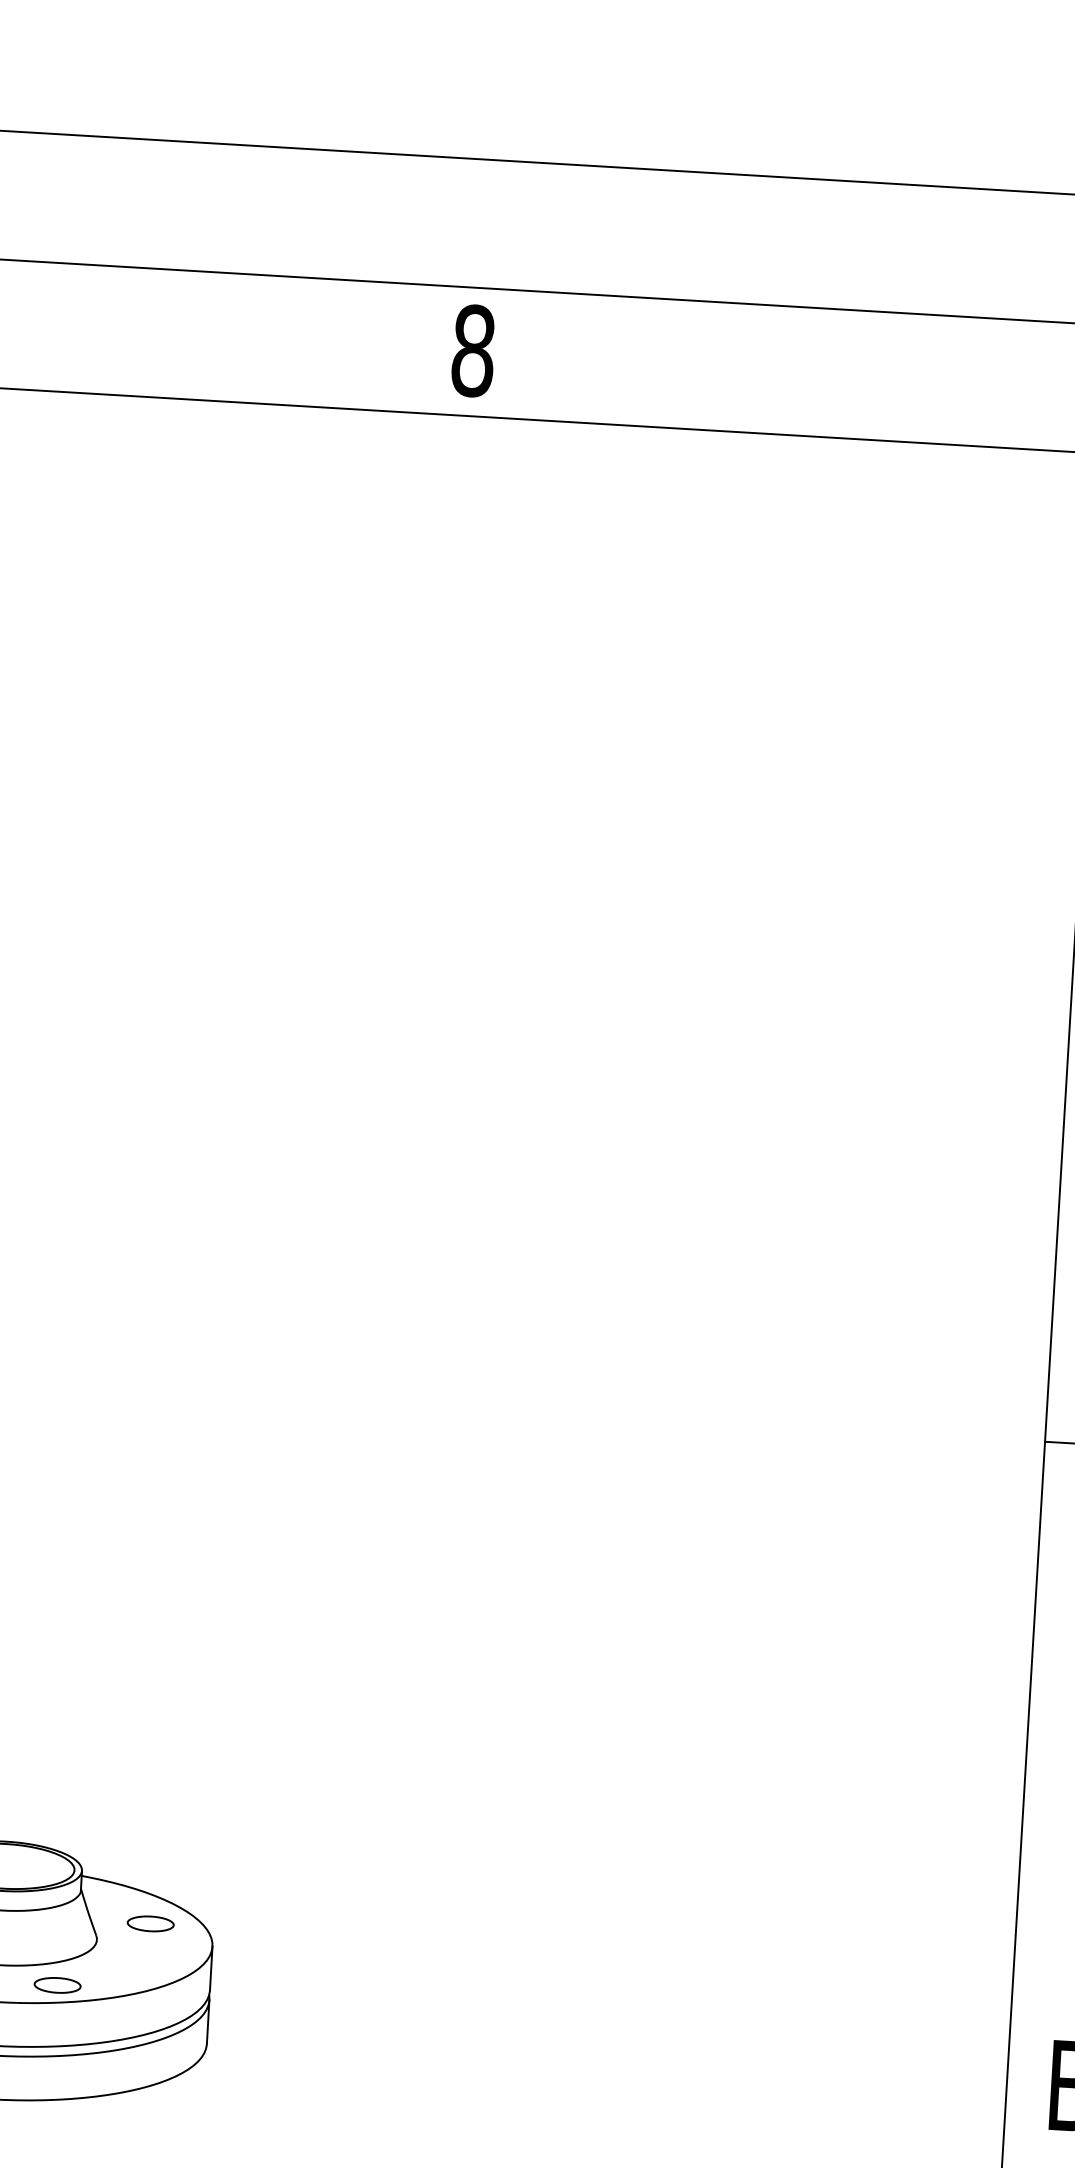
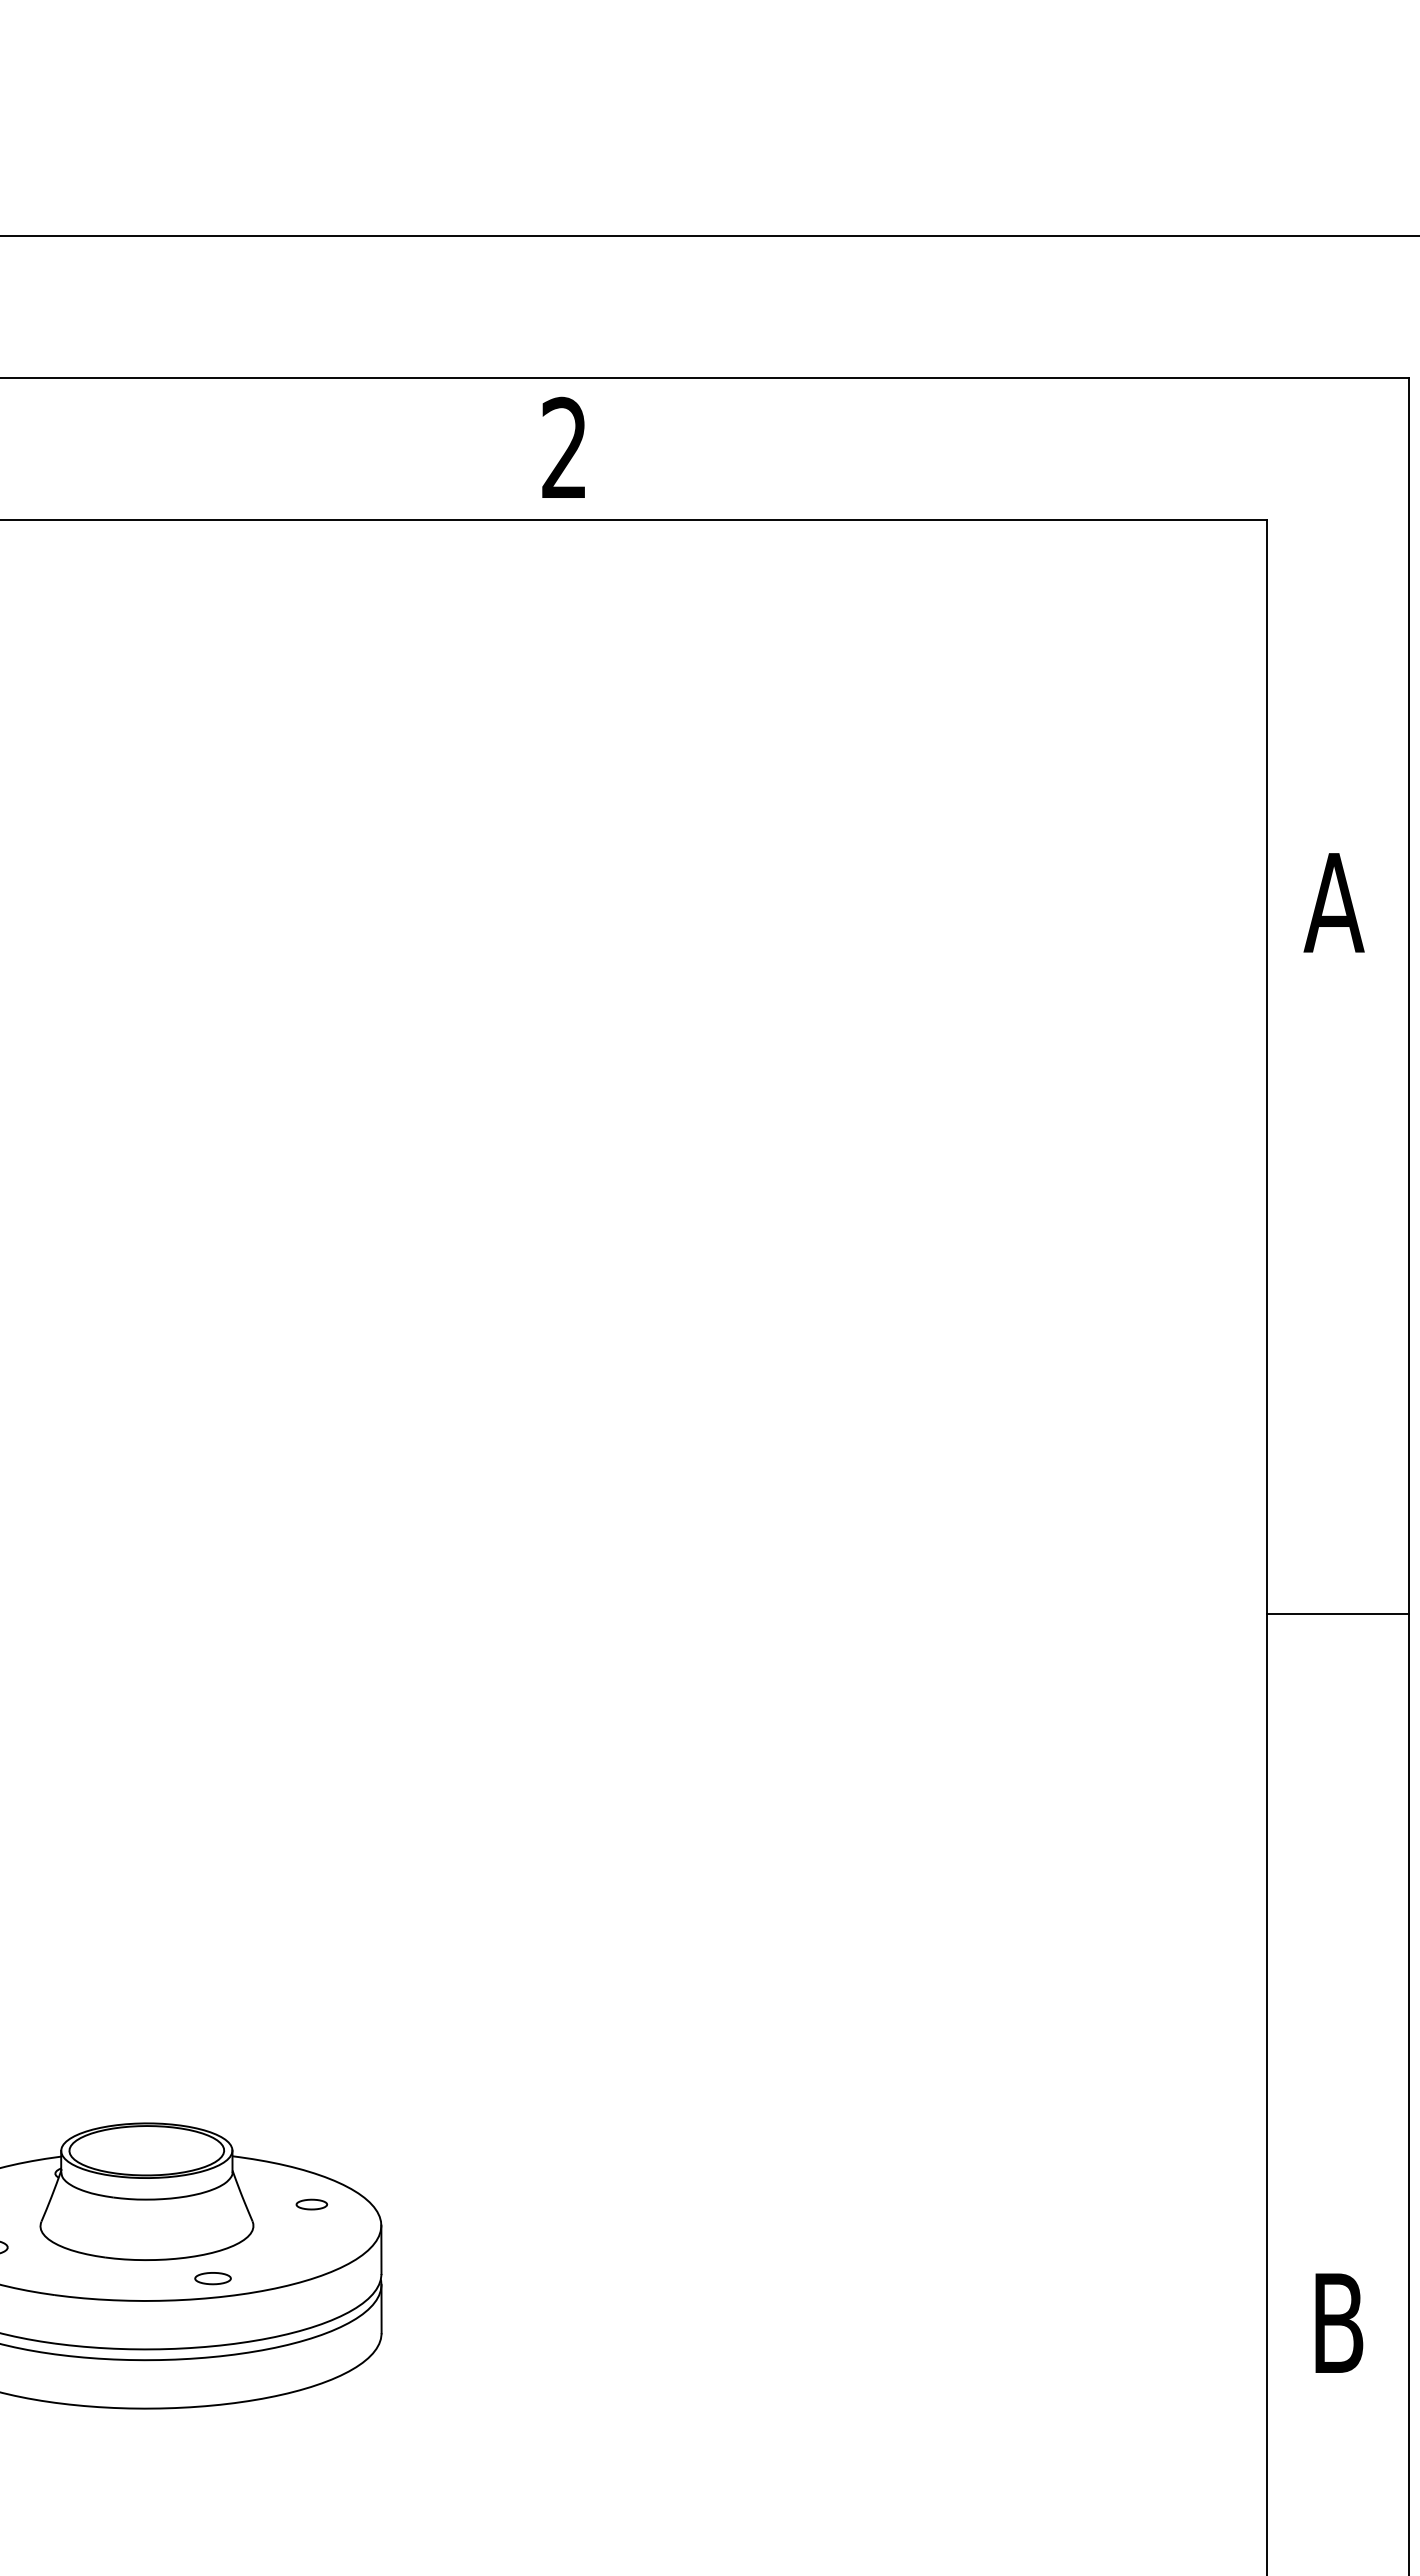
text: (473, 350) -> (564, 447), 8 -> 2
part: (150, 1923) -> (311, 2204), size x0.6
part: (57, 1985) -> (212, 2278), size x0.7

